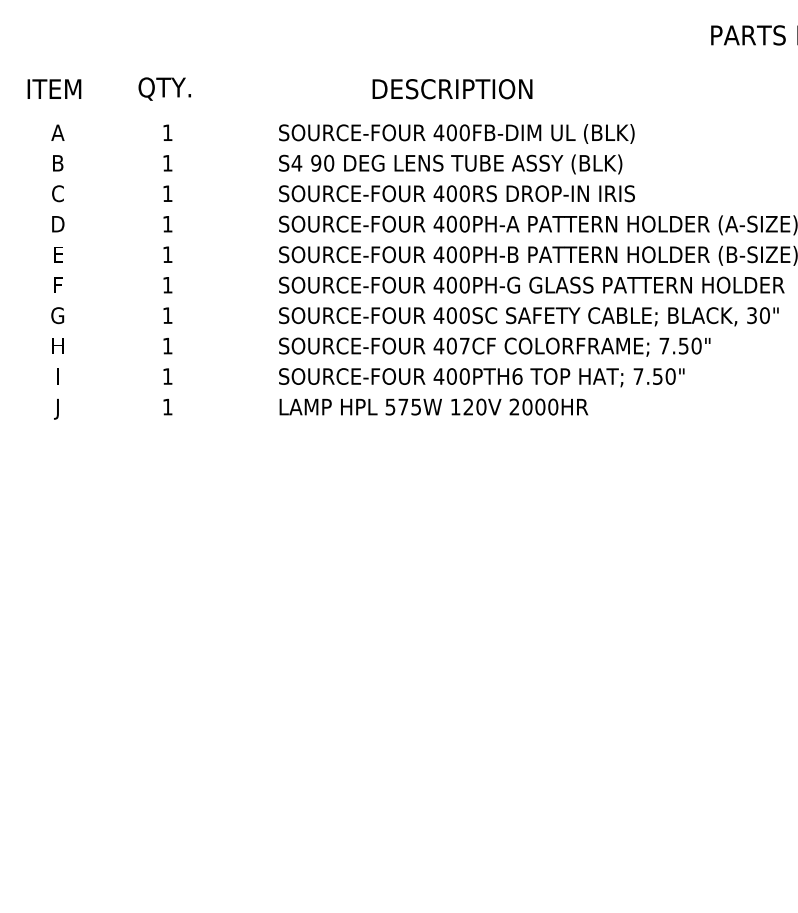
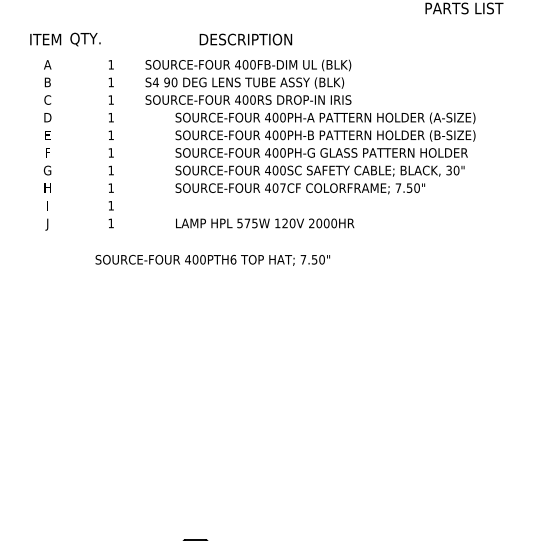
text: (164, 89) -> (85, 39), moved
text: (451, 89) -> (245, 39), moved
text: (456, 161) -> (248, 81), moved
text: (481, 377) -> (212, 260), moved

